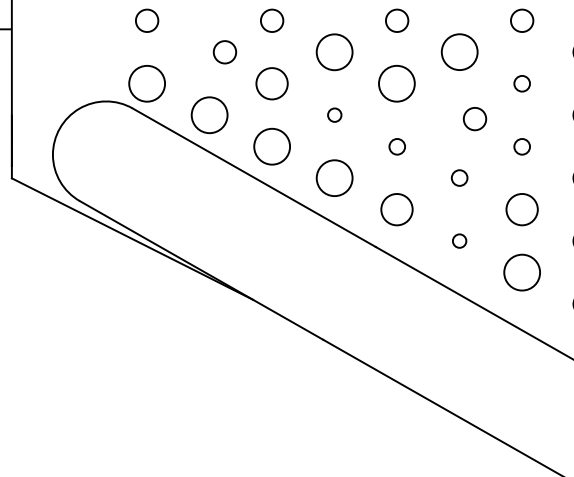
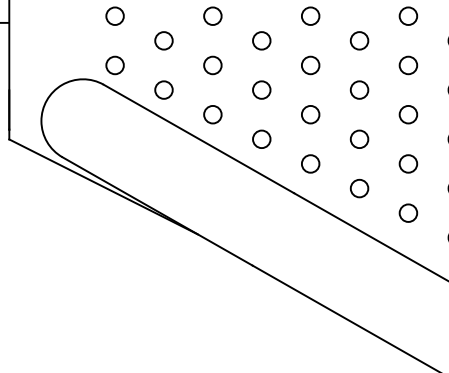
circle: (224, 51) -> (163, 40), moved
circle: (334, 51) -> (261, 40), size x0.62
circle: (459, 51) -> (359, 40), size x0.62
circle: (146, 83) -> (114, 65), size x0.62
circle: (271, 83) -> (212, 65), size x0.71
circle: (396, 83) -> (310, 65), size x0.62
circle: (522, 83) -> (408, 65), size x1.43
circle: (209, 114) -> (163, 89), size x0.62
circle: (334, 114) -> (261, 89), size x1.67
circle: (474, 118) -> (359, 89), moved
circle: (271, 146) -> (212, 114), size x0.62
circle: (396, 146) -> (310, 114), size x1.43
circle: (522, 146) -> (408, 114), size x1.43
circle: (459, 177) -> (359, 138), size x1.43
circle: (334, 178) -> (261, 139), size x0.62
circle: (396, 209) -> (310, 163), size x0.71
circle: (522, 209) -> (408, 163), size x0.71
circle: (459, 241) -> (359, 188), size x1.67
circle: (522, 271) -> (408, 212), size x0.62

